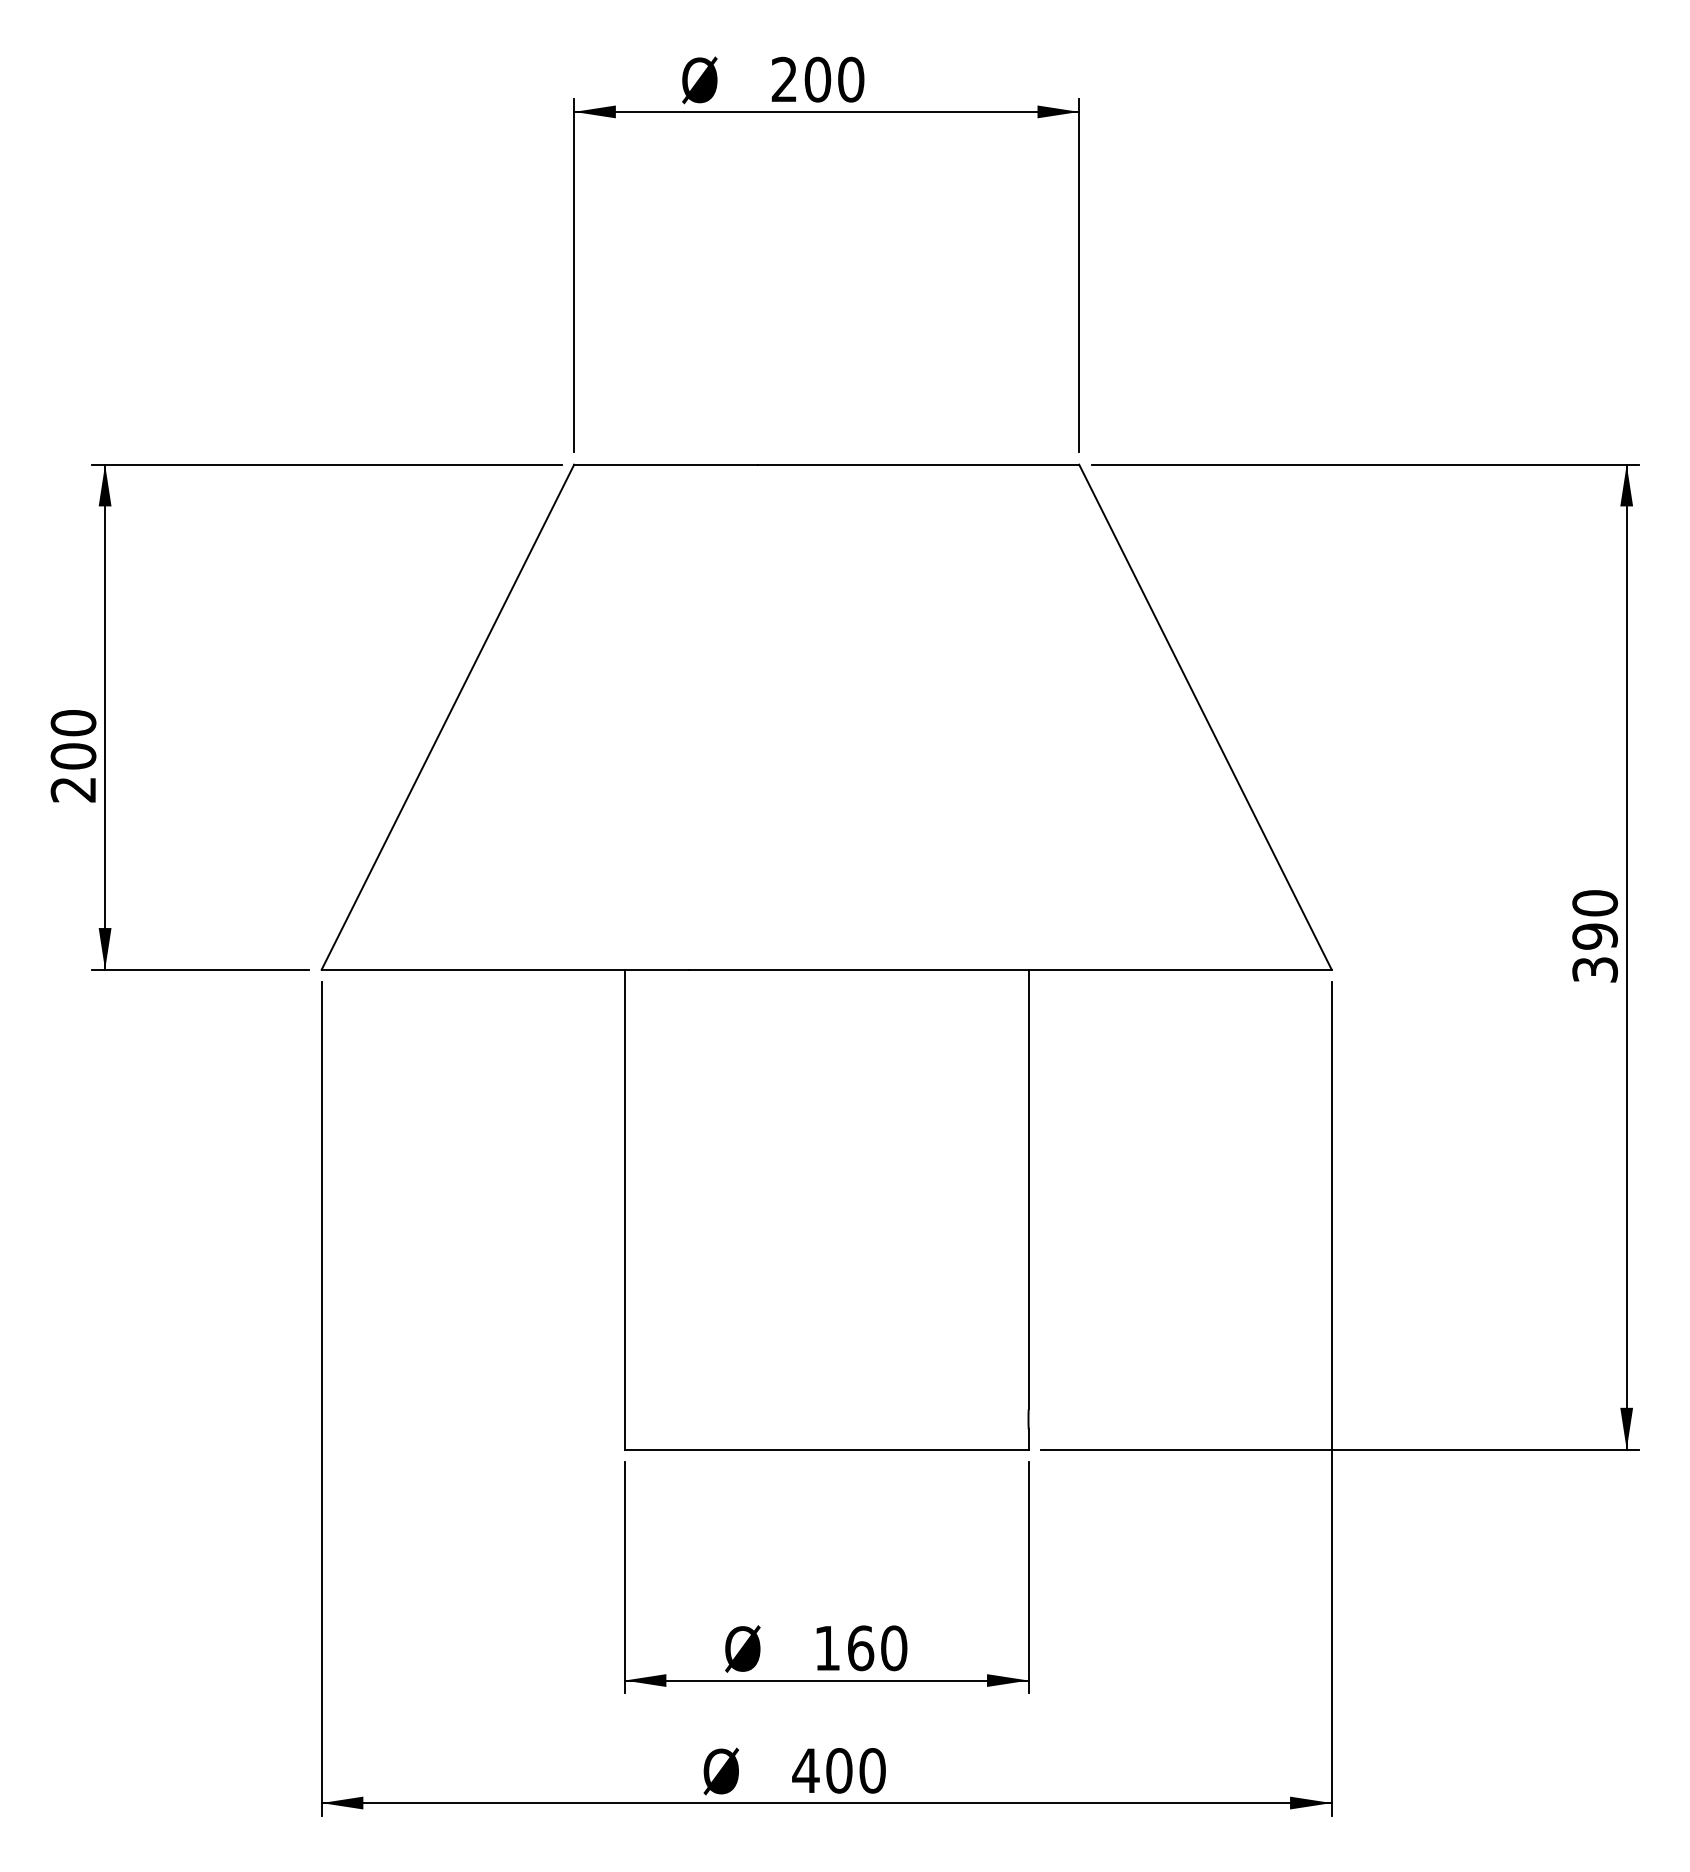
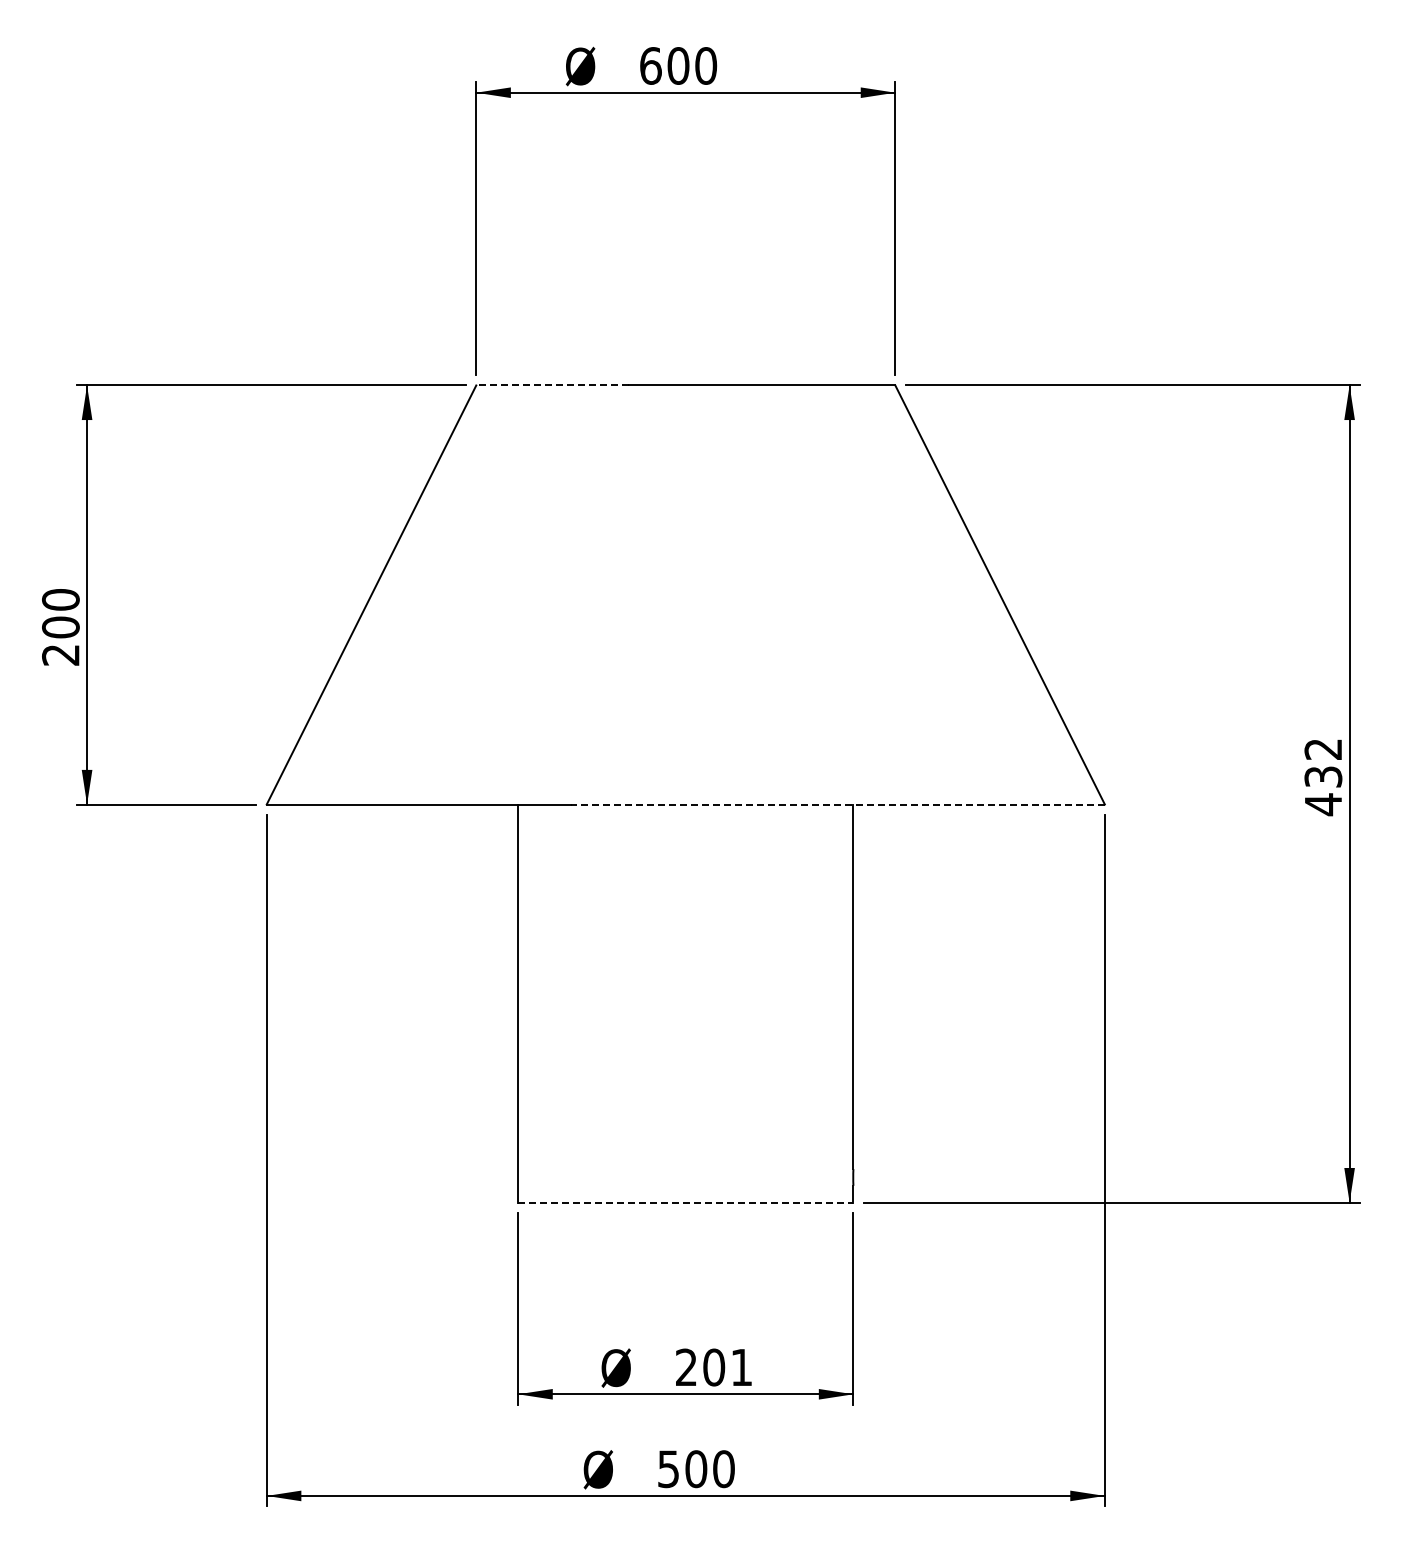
text: (784, 79) -> (650, 65), 200 -> 600
line: (664, 464) -> (551, 385), solid -> dashed
text: (1595, 937) -> (1323, 777), 390 -> 432
line: (1010, 969) -> (838, 804), solid -> dashed
line: (826, 1449) -> (685, 1202), solid -> dashed
text: (861, 1648) -> (714, 1367), 160 -> 201
text: (805, 1771) -> (668, 1469), 400 -> 500

